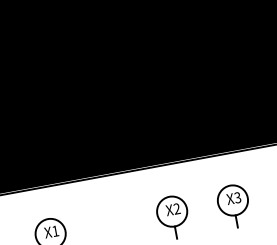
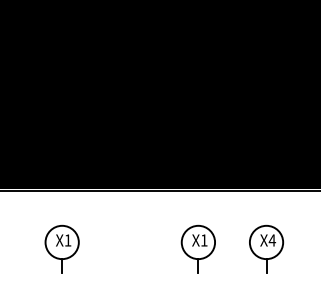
text: (237, 197) -> (272, 240), X3 -> X4
text: (177, 208) -> (204, 240), X2 -> X1

